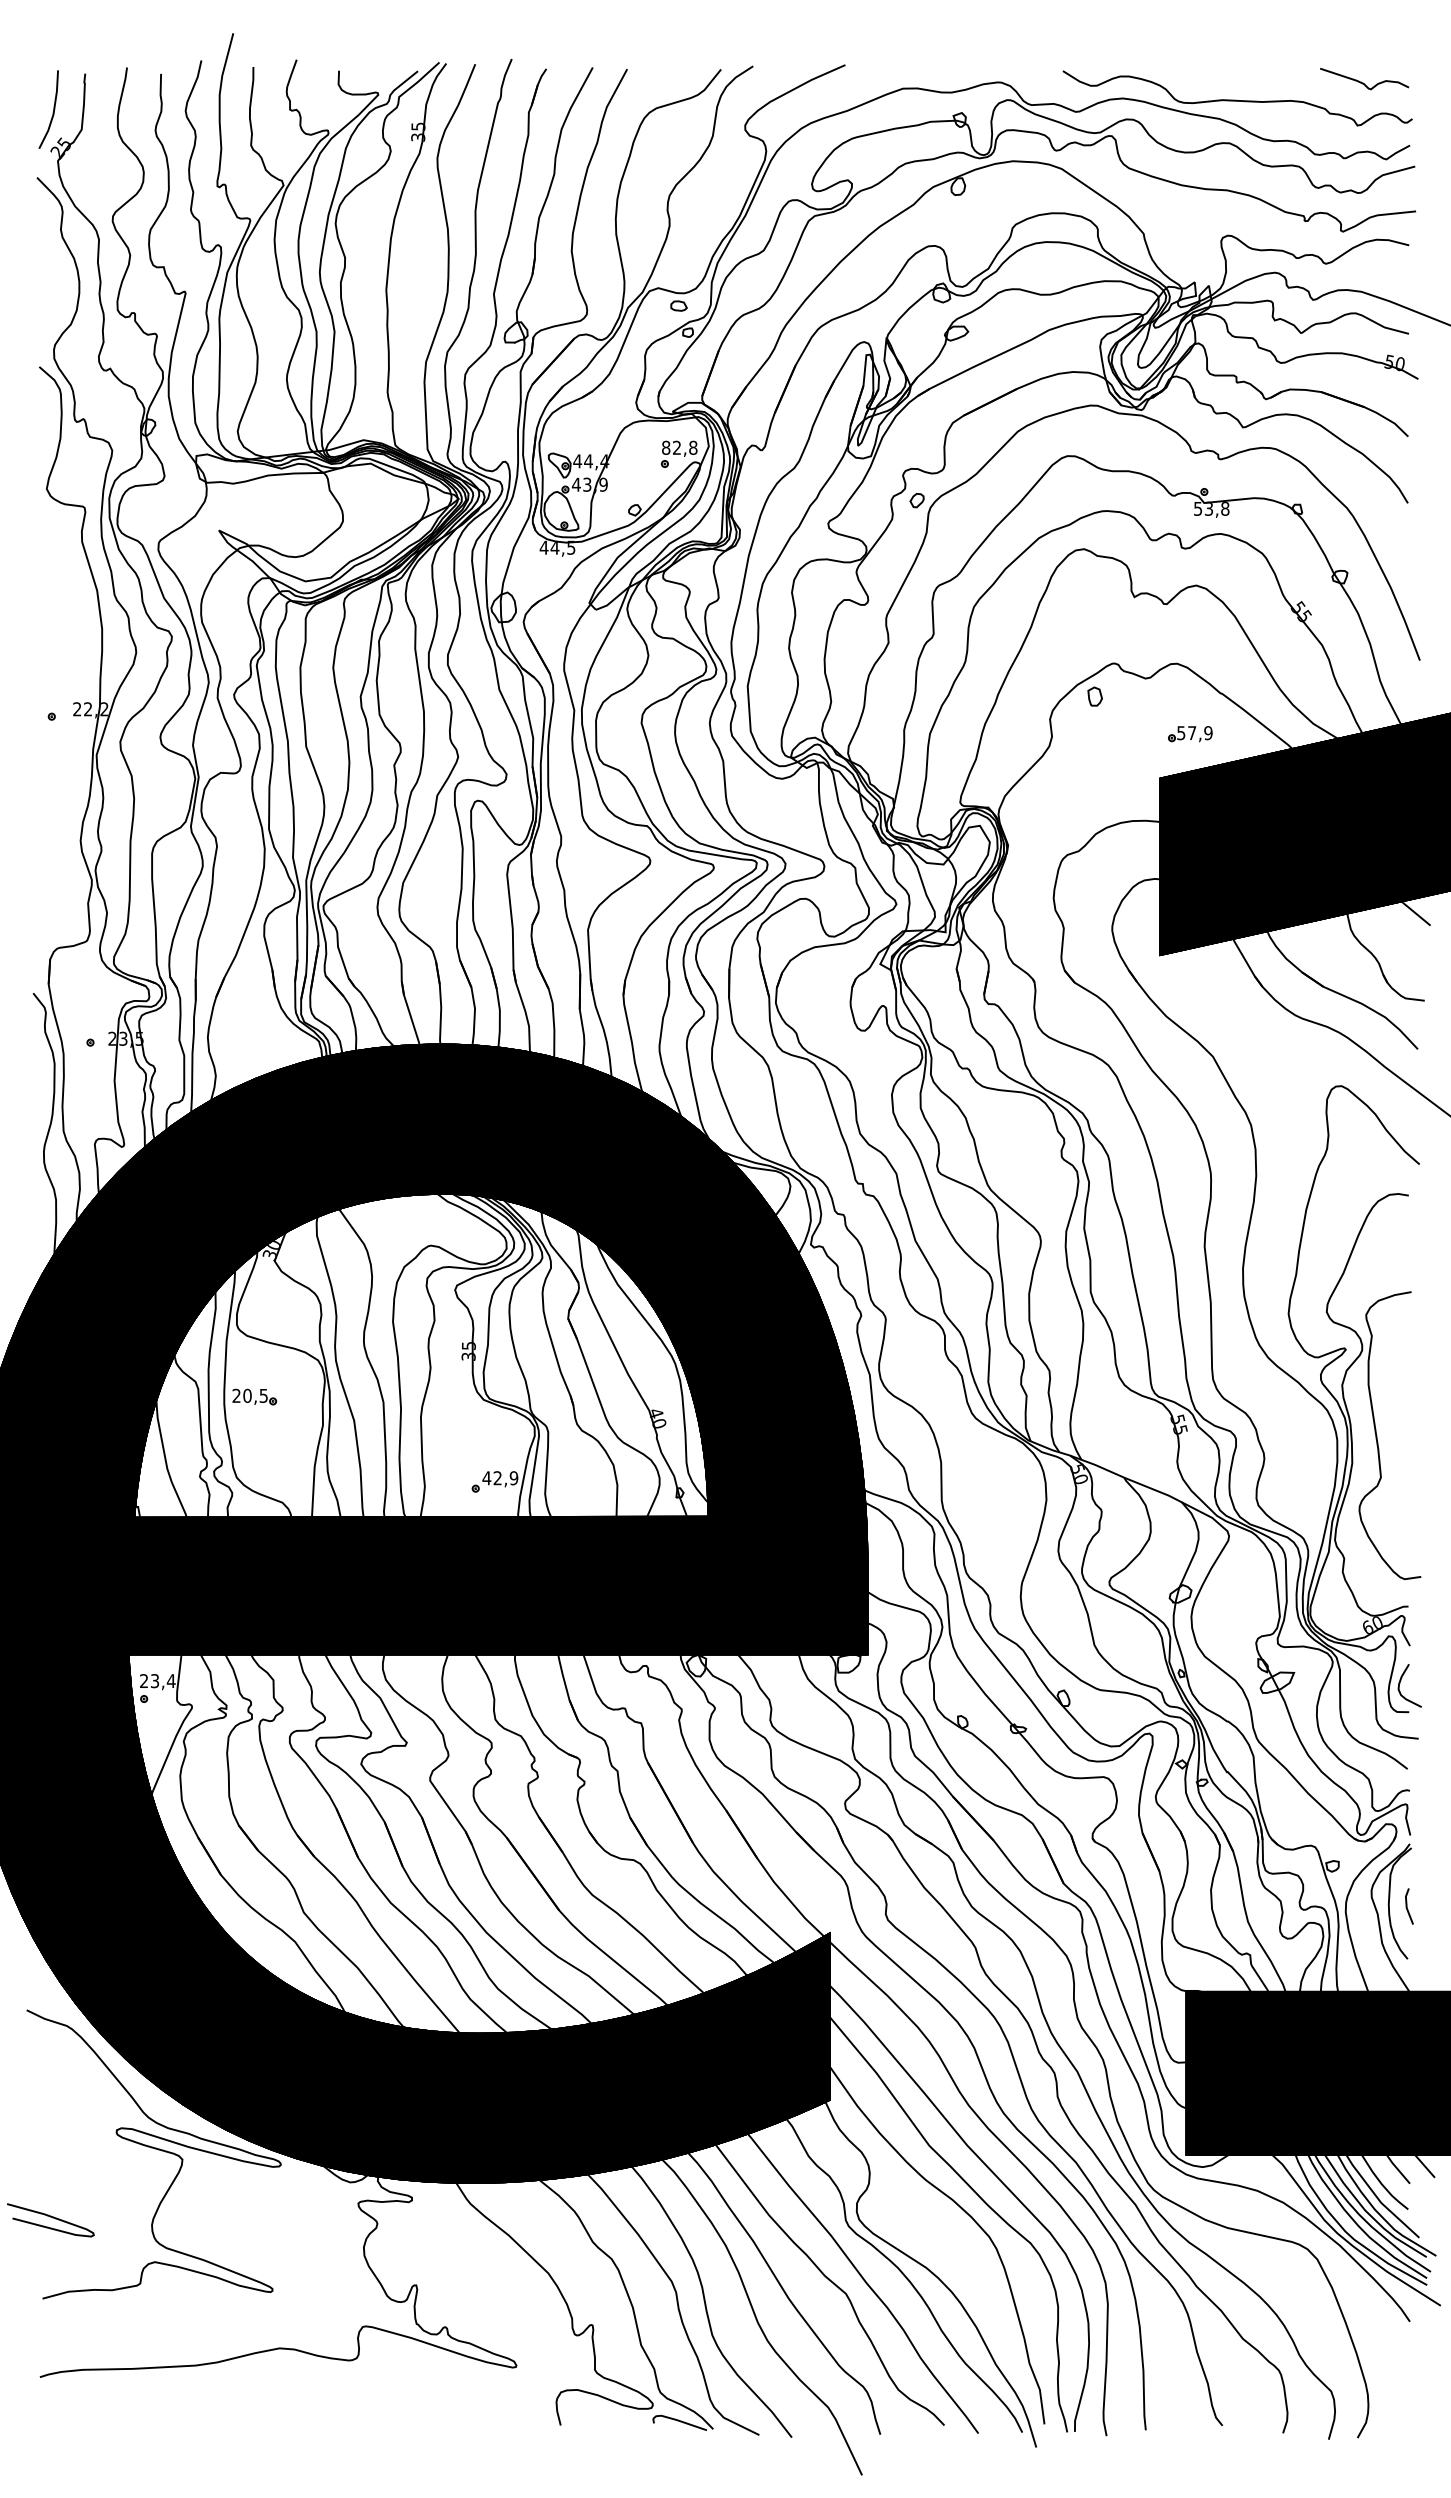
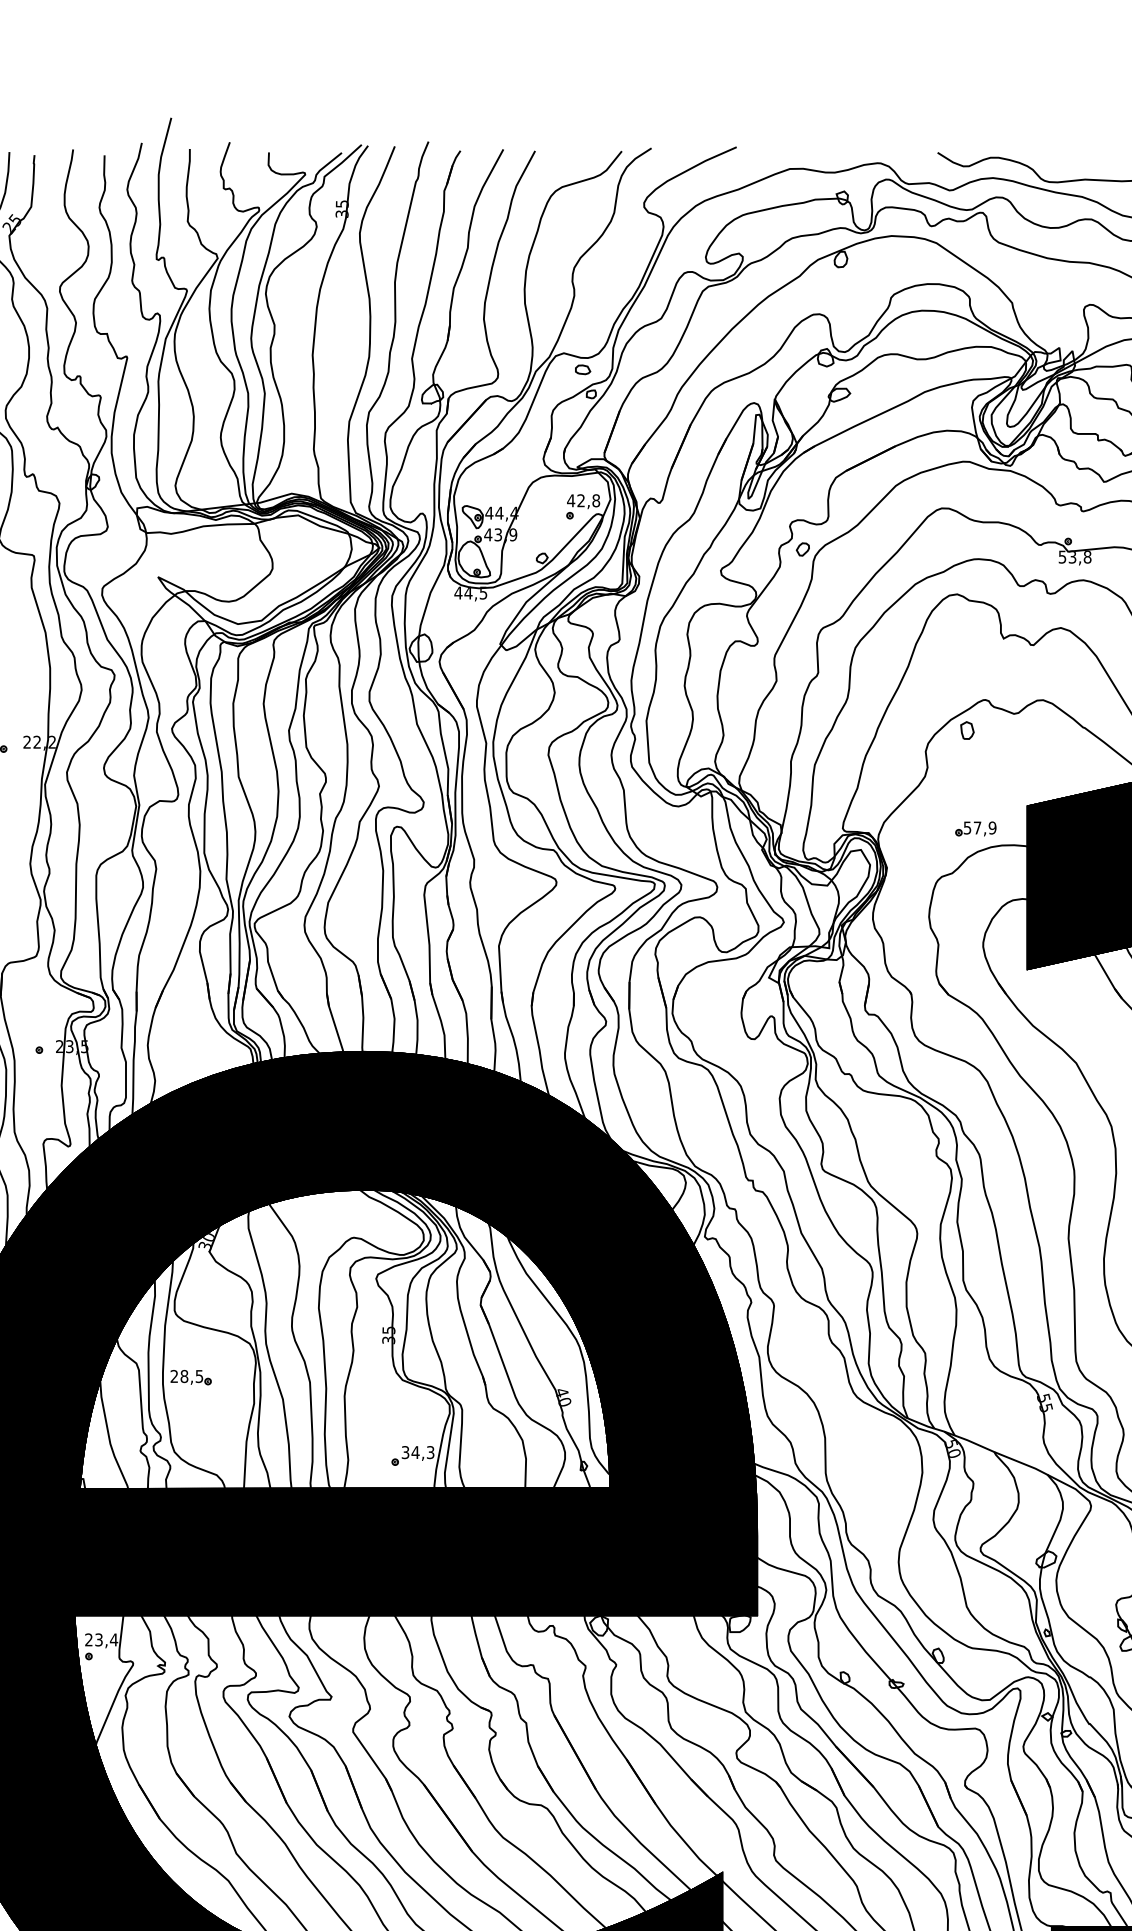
text: (665, 447) -> (570, 500), 82,8 -> 42,8
part: (1190, 734) -> (976, 829), moved
text: (247, 1395) -> (184, 1376), 20,5 -> 28,5
text: (500, 1478) -> (418, 1452), 42,9 -> 34,3

